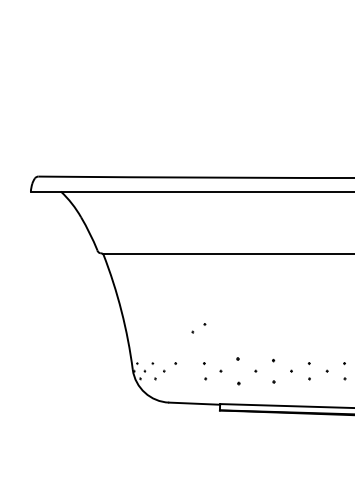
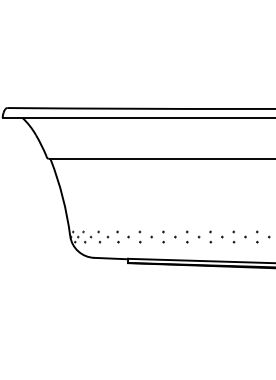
part: (198, 328) -> (103, 239), moved
part: (237, 370) -> (139, 236), size x0.62
part: (273, 370) -> (163, 236), size x0.71

